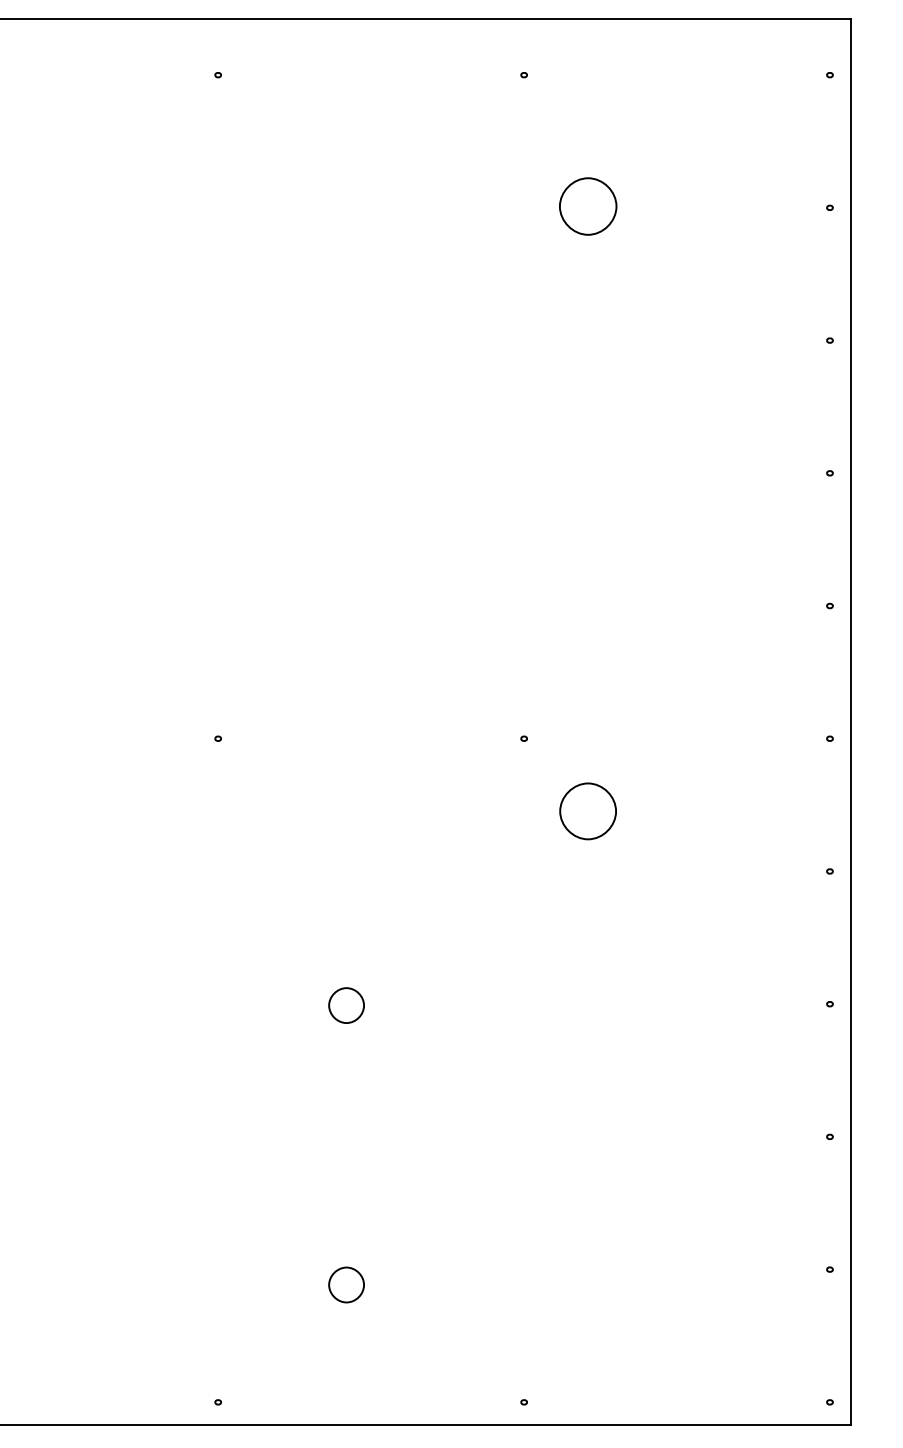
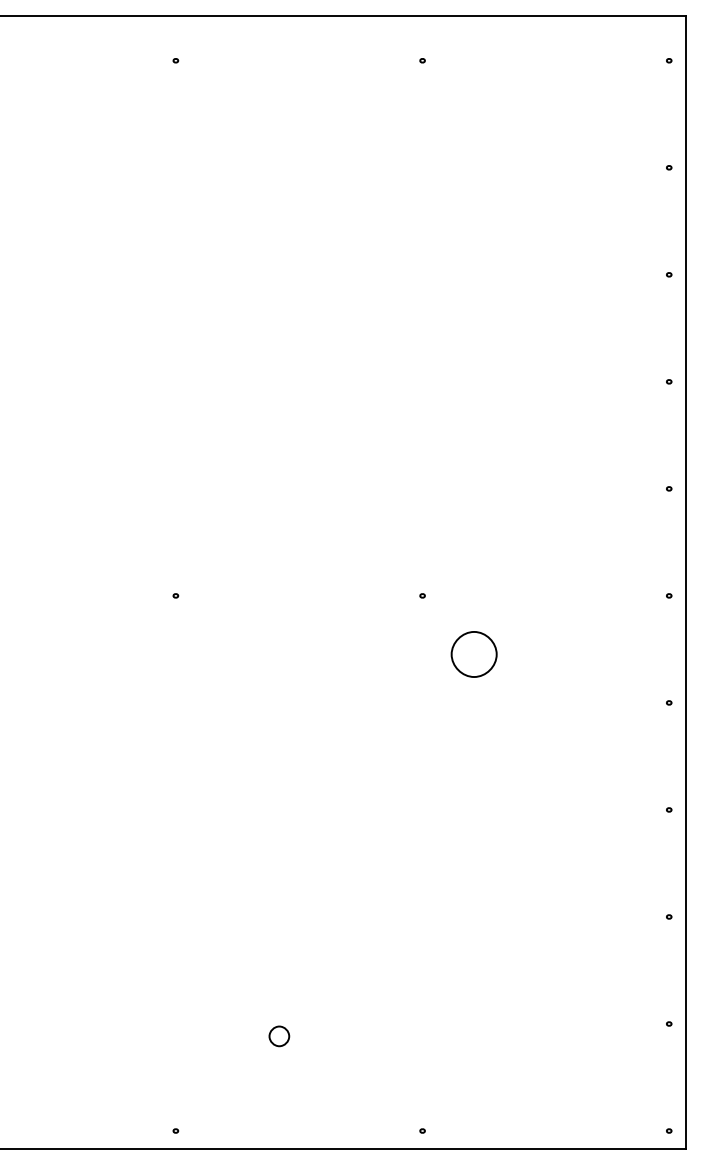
part: (588, 206) -> (474, 166), removed
part: (346, 1005) -> (279, 811), removed
part: (346, 1284) -> (279, 1035), size x0.7

